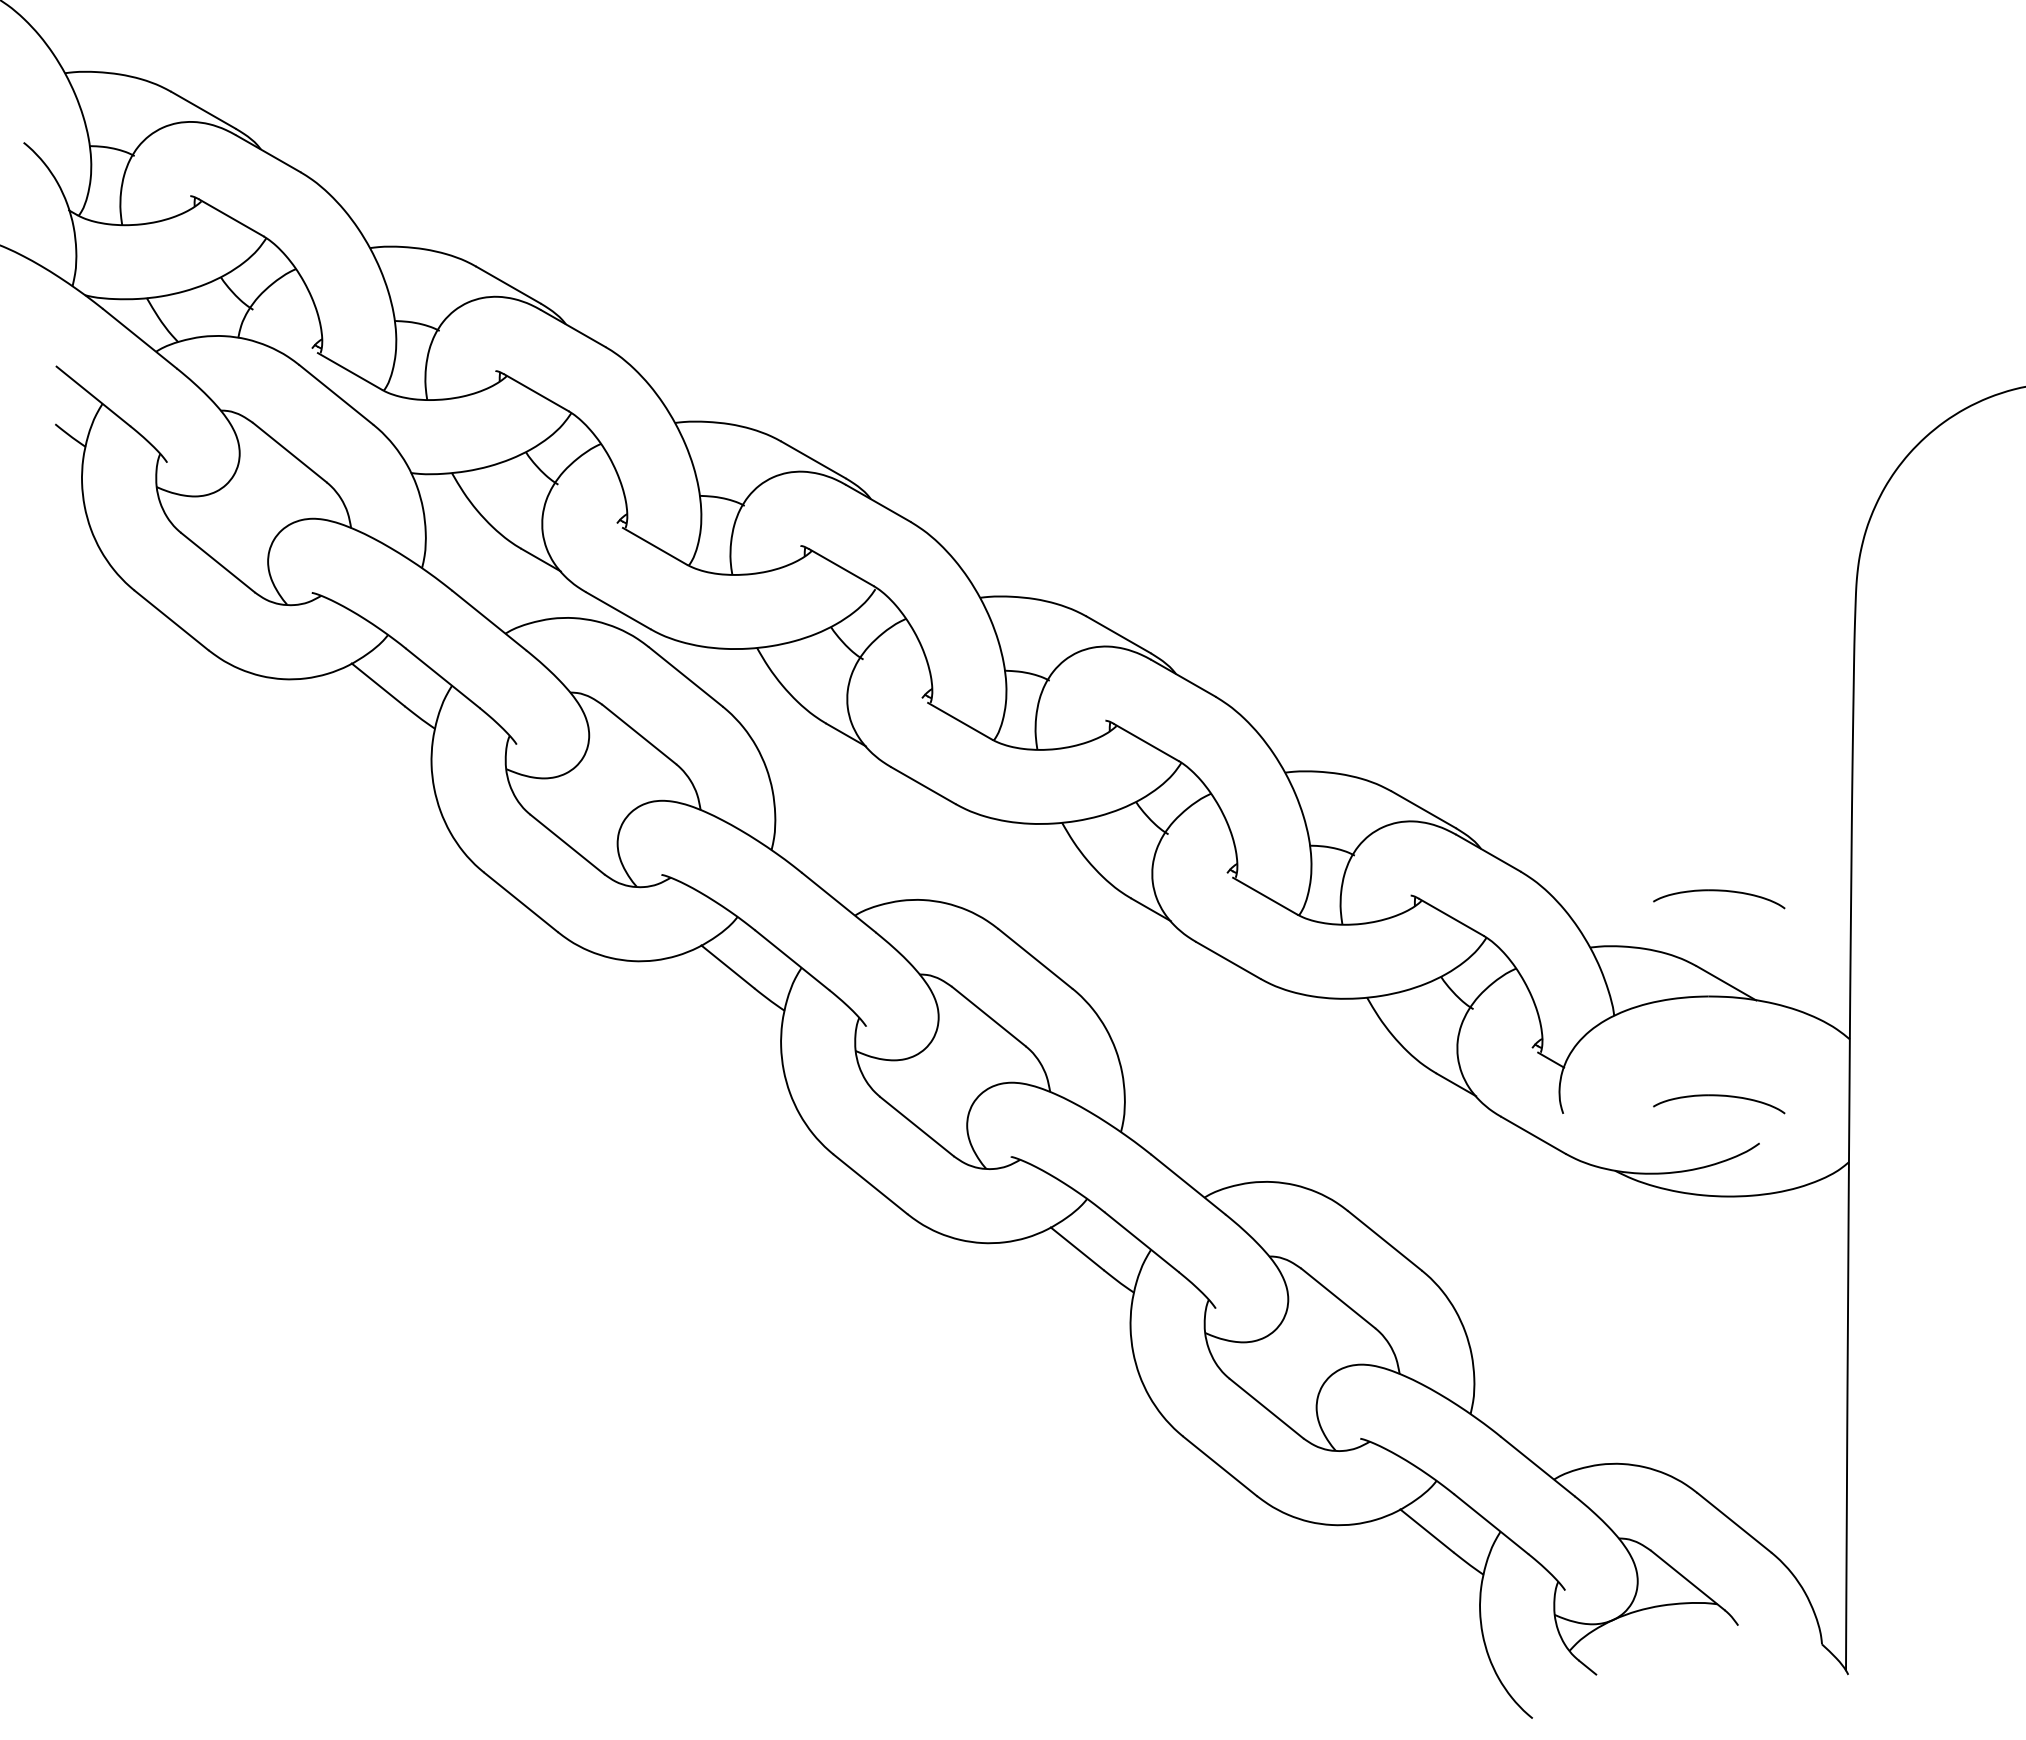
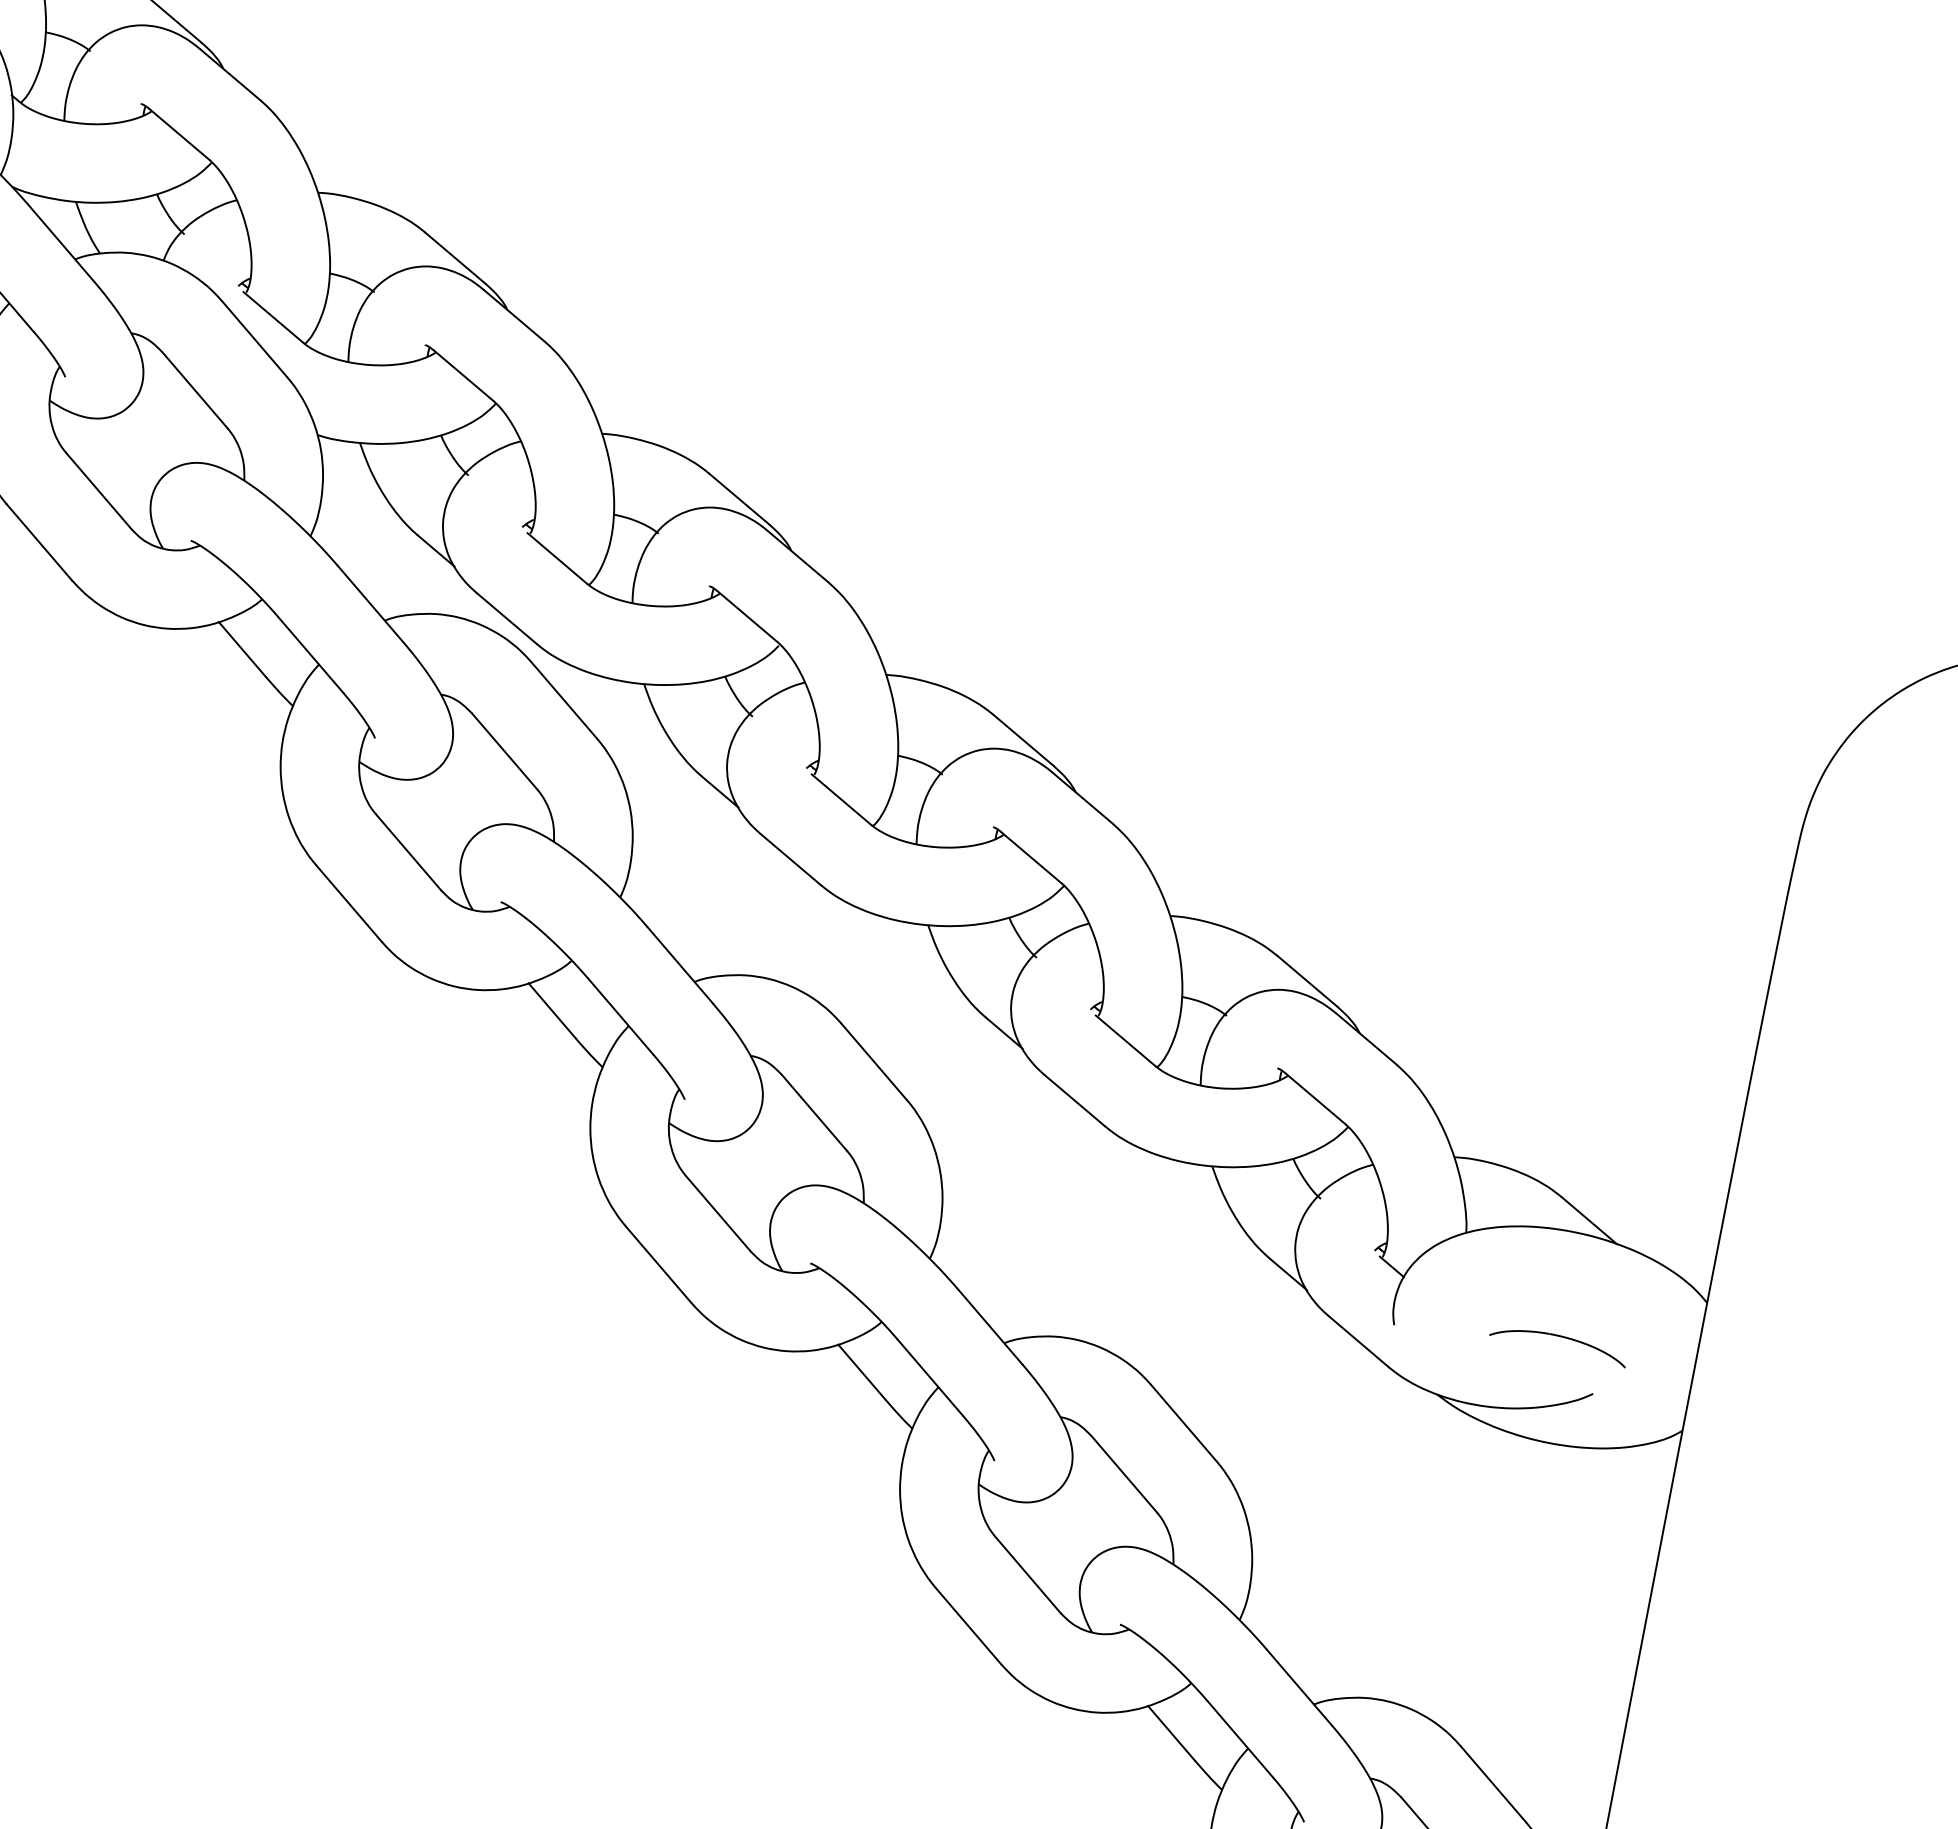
part: (1719, 891) -> (1599, 1123), removed

